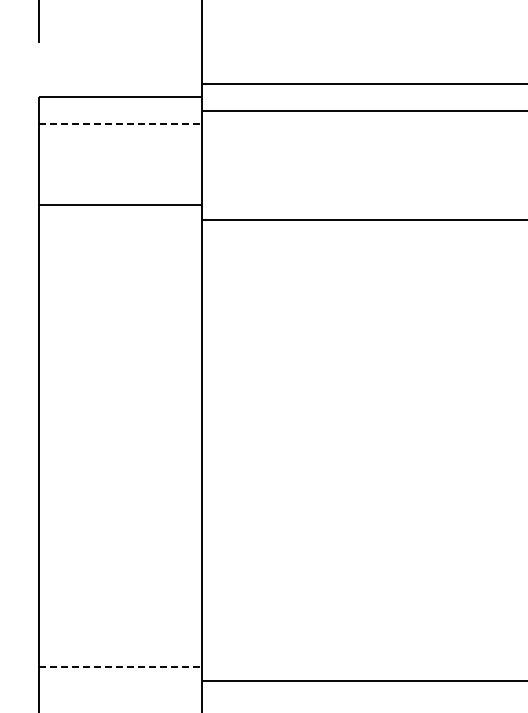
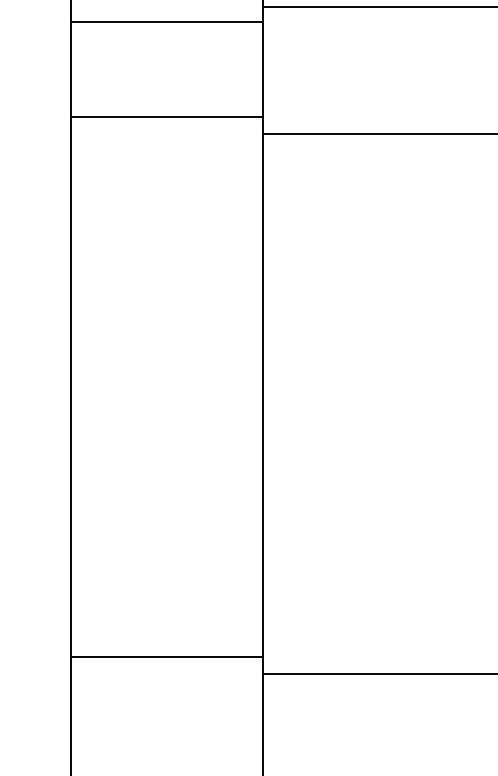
line: (120, 124) -> (166, 22), dashed -> solid
line: (120, 666) -> (166, 657), dashed -> solid

